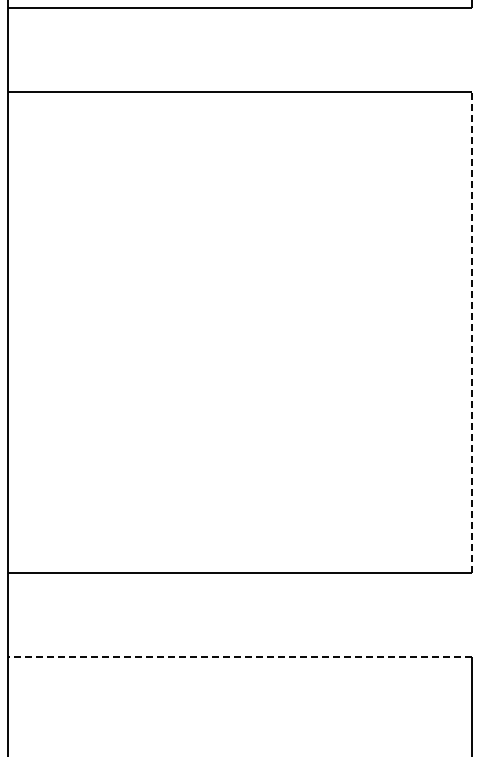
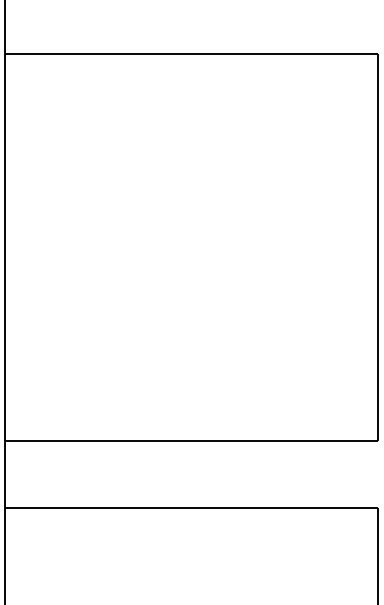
line: (472, 332) -> (378, 247), dashed -> solid
line: (239, 657) -> (191, 508), dashed -> solid

